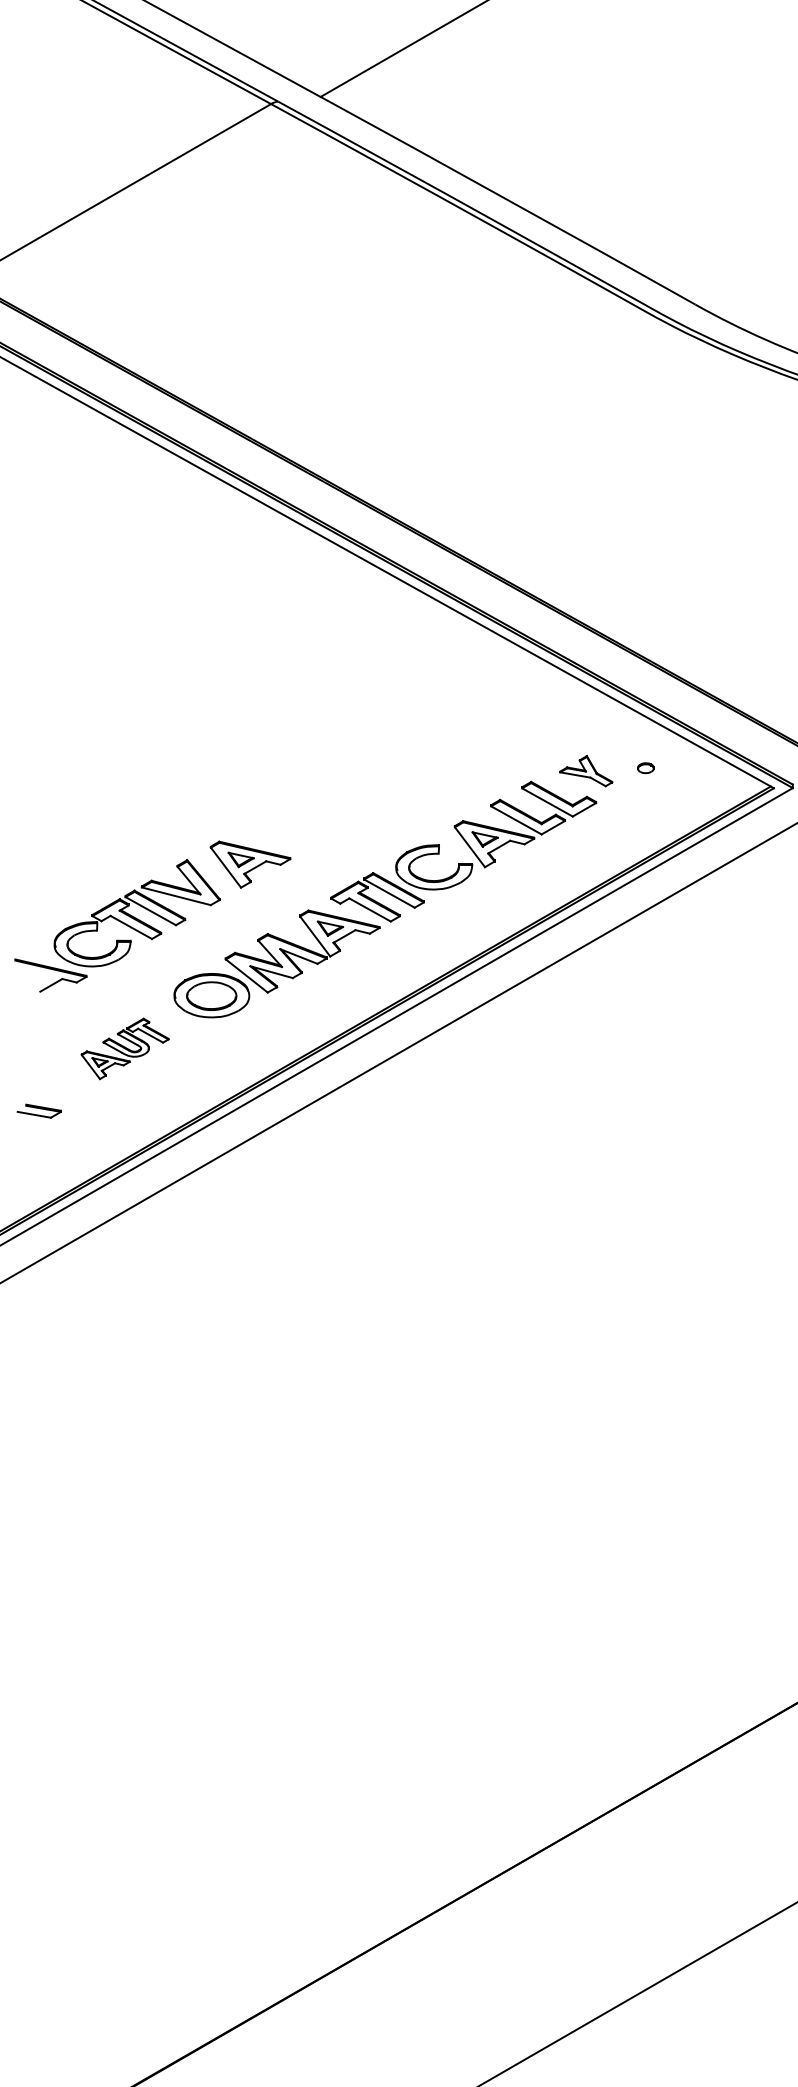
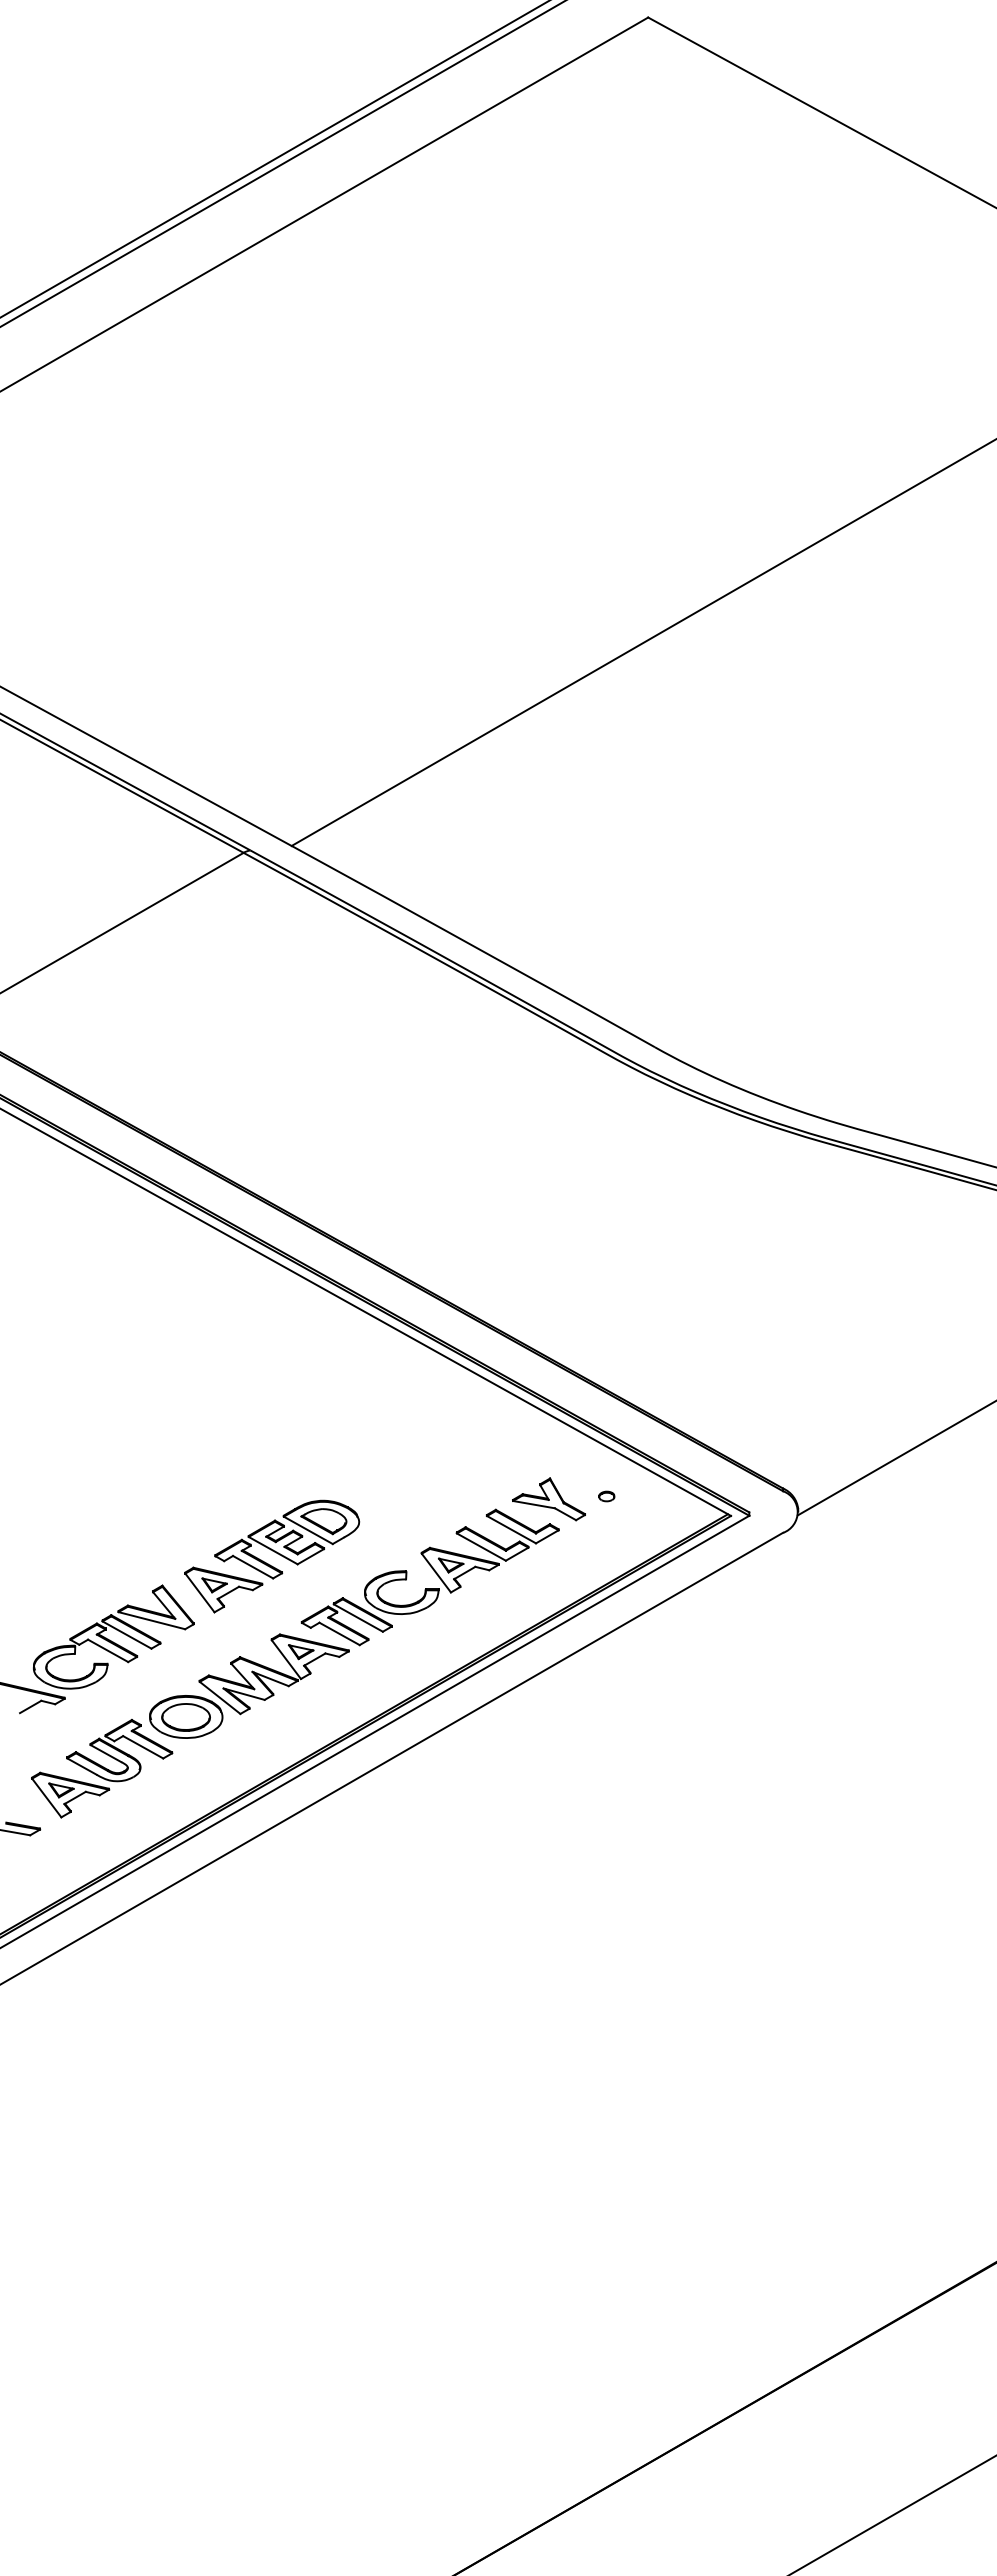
part: (585, 771) -> (548, 1499), size x1.43
part: (316, 812) -> (287, 1539), added
part: (125, 1048) -> (102, 1768), size x1.67

